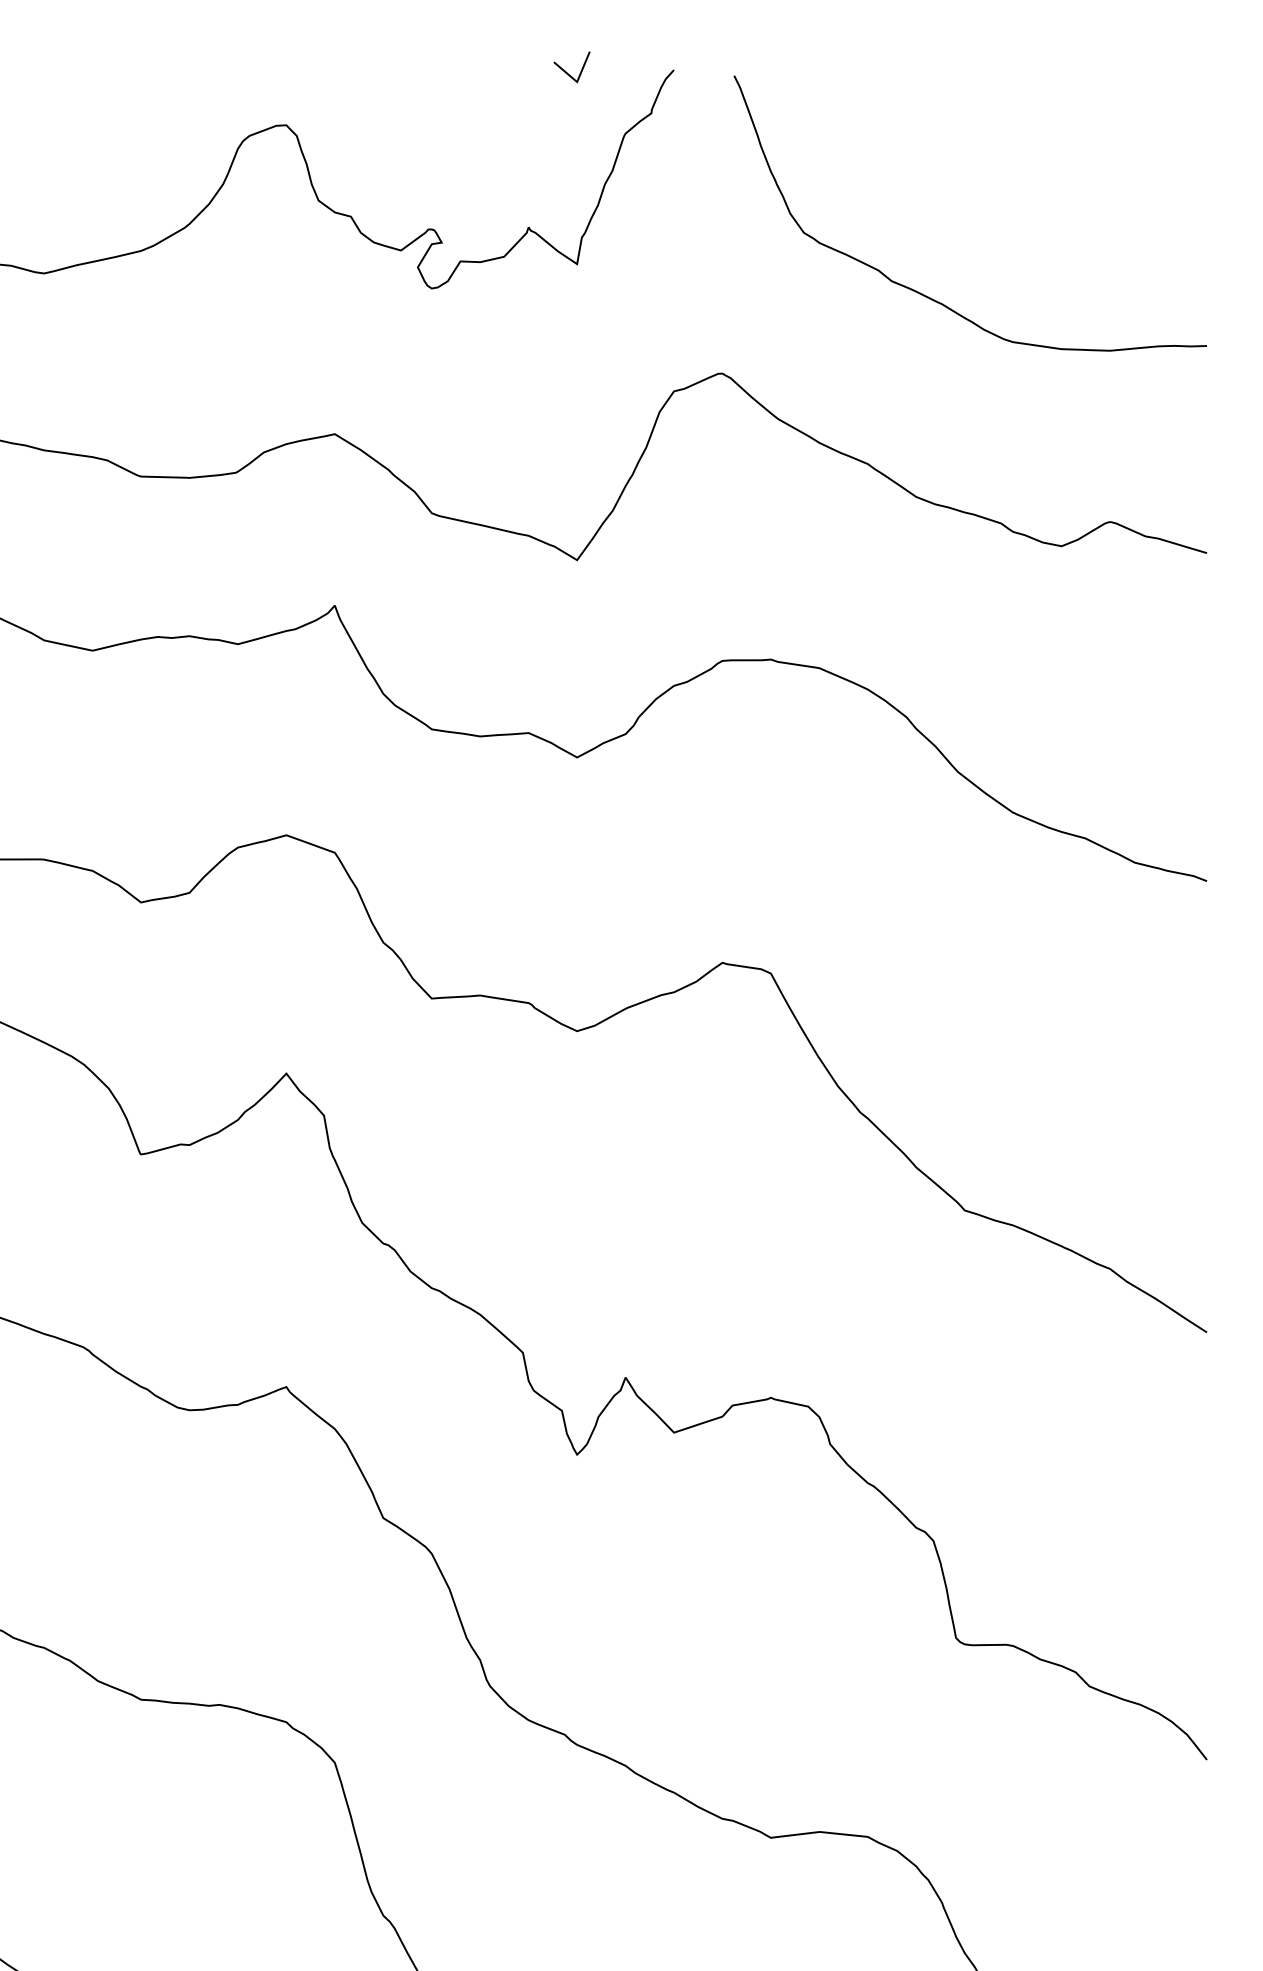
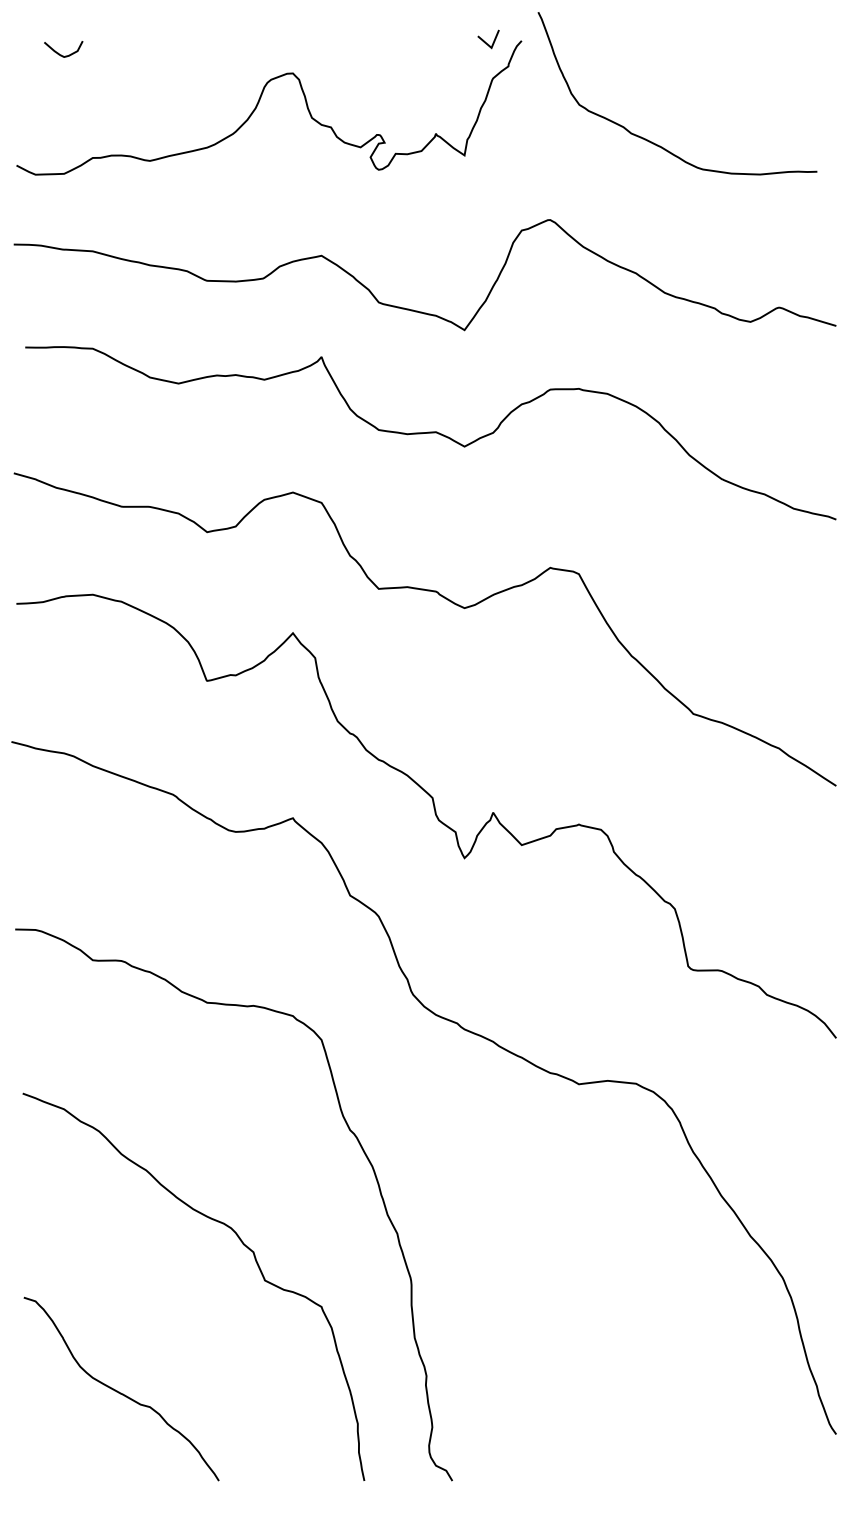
line: (566, 71) -> (485, 41), moved
curve: (937, 299) -> (658, 144), moved

